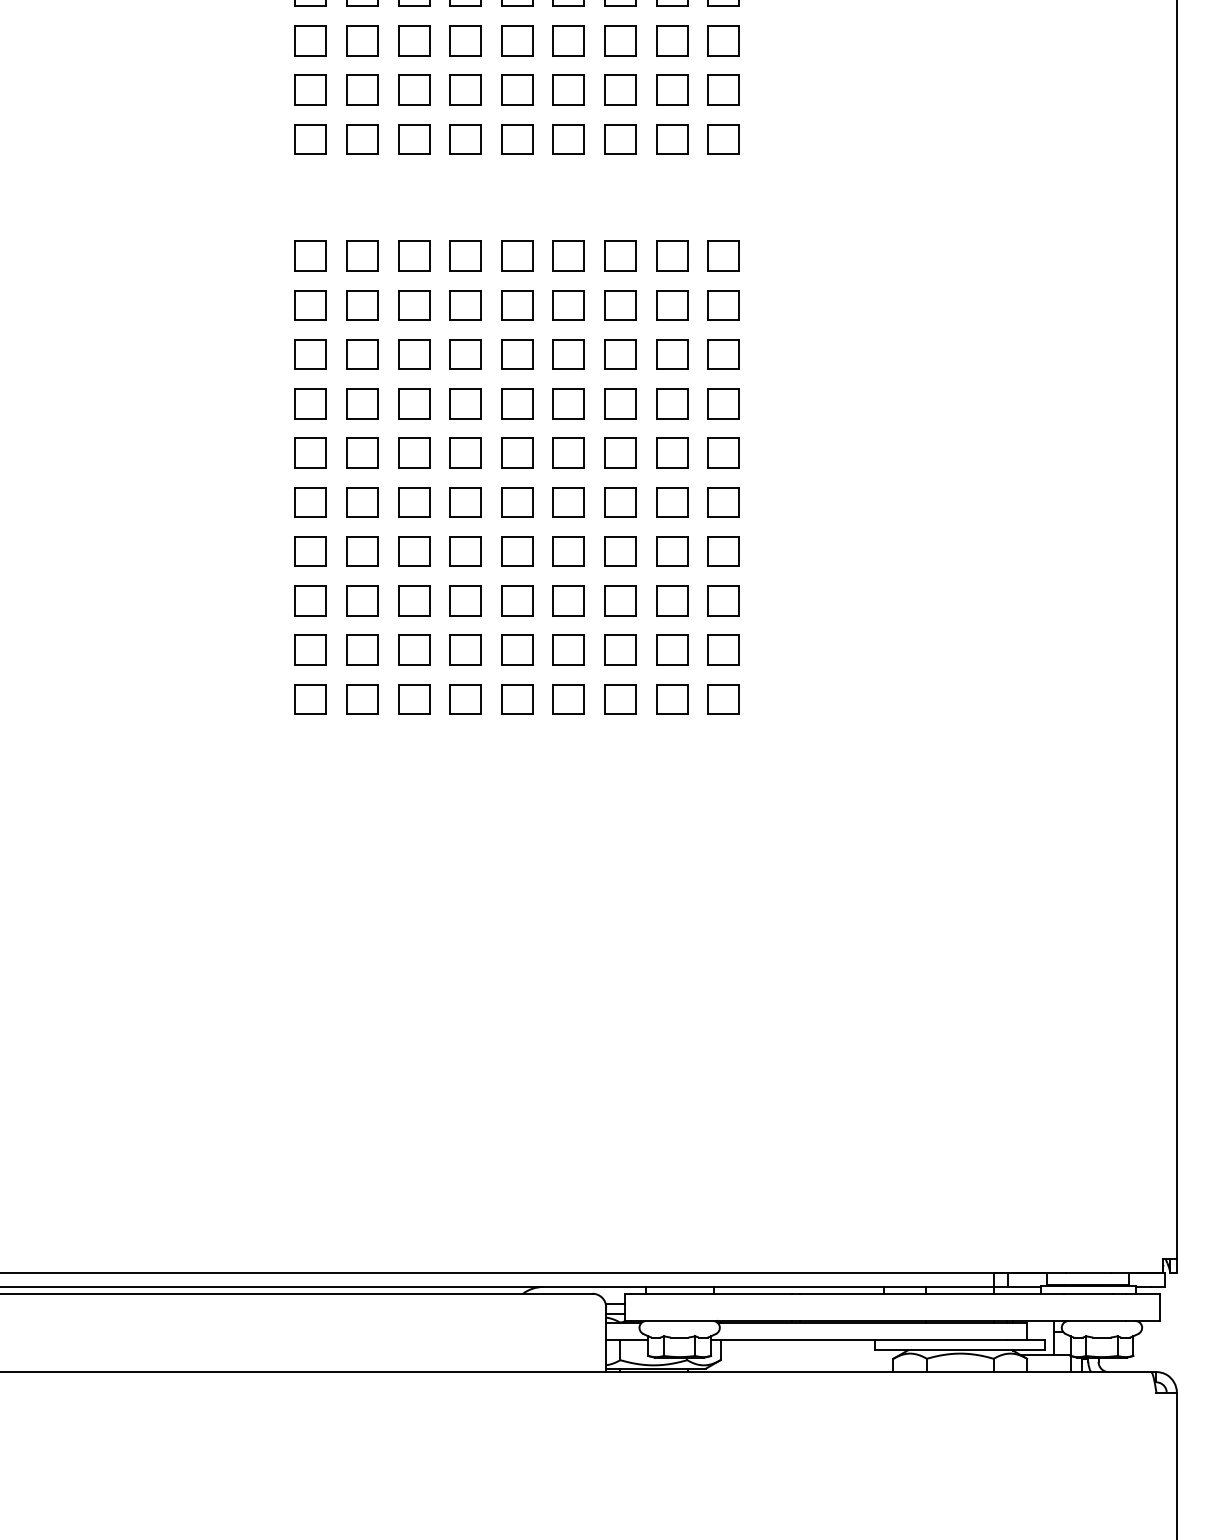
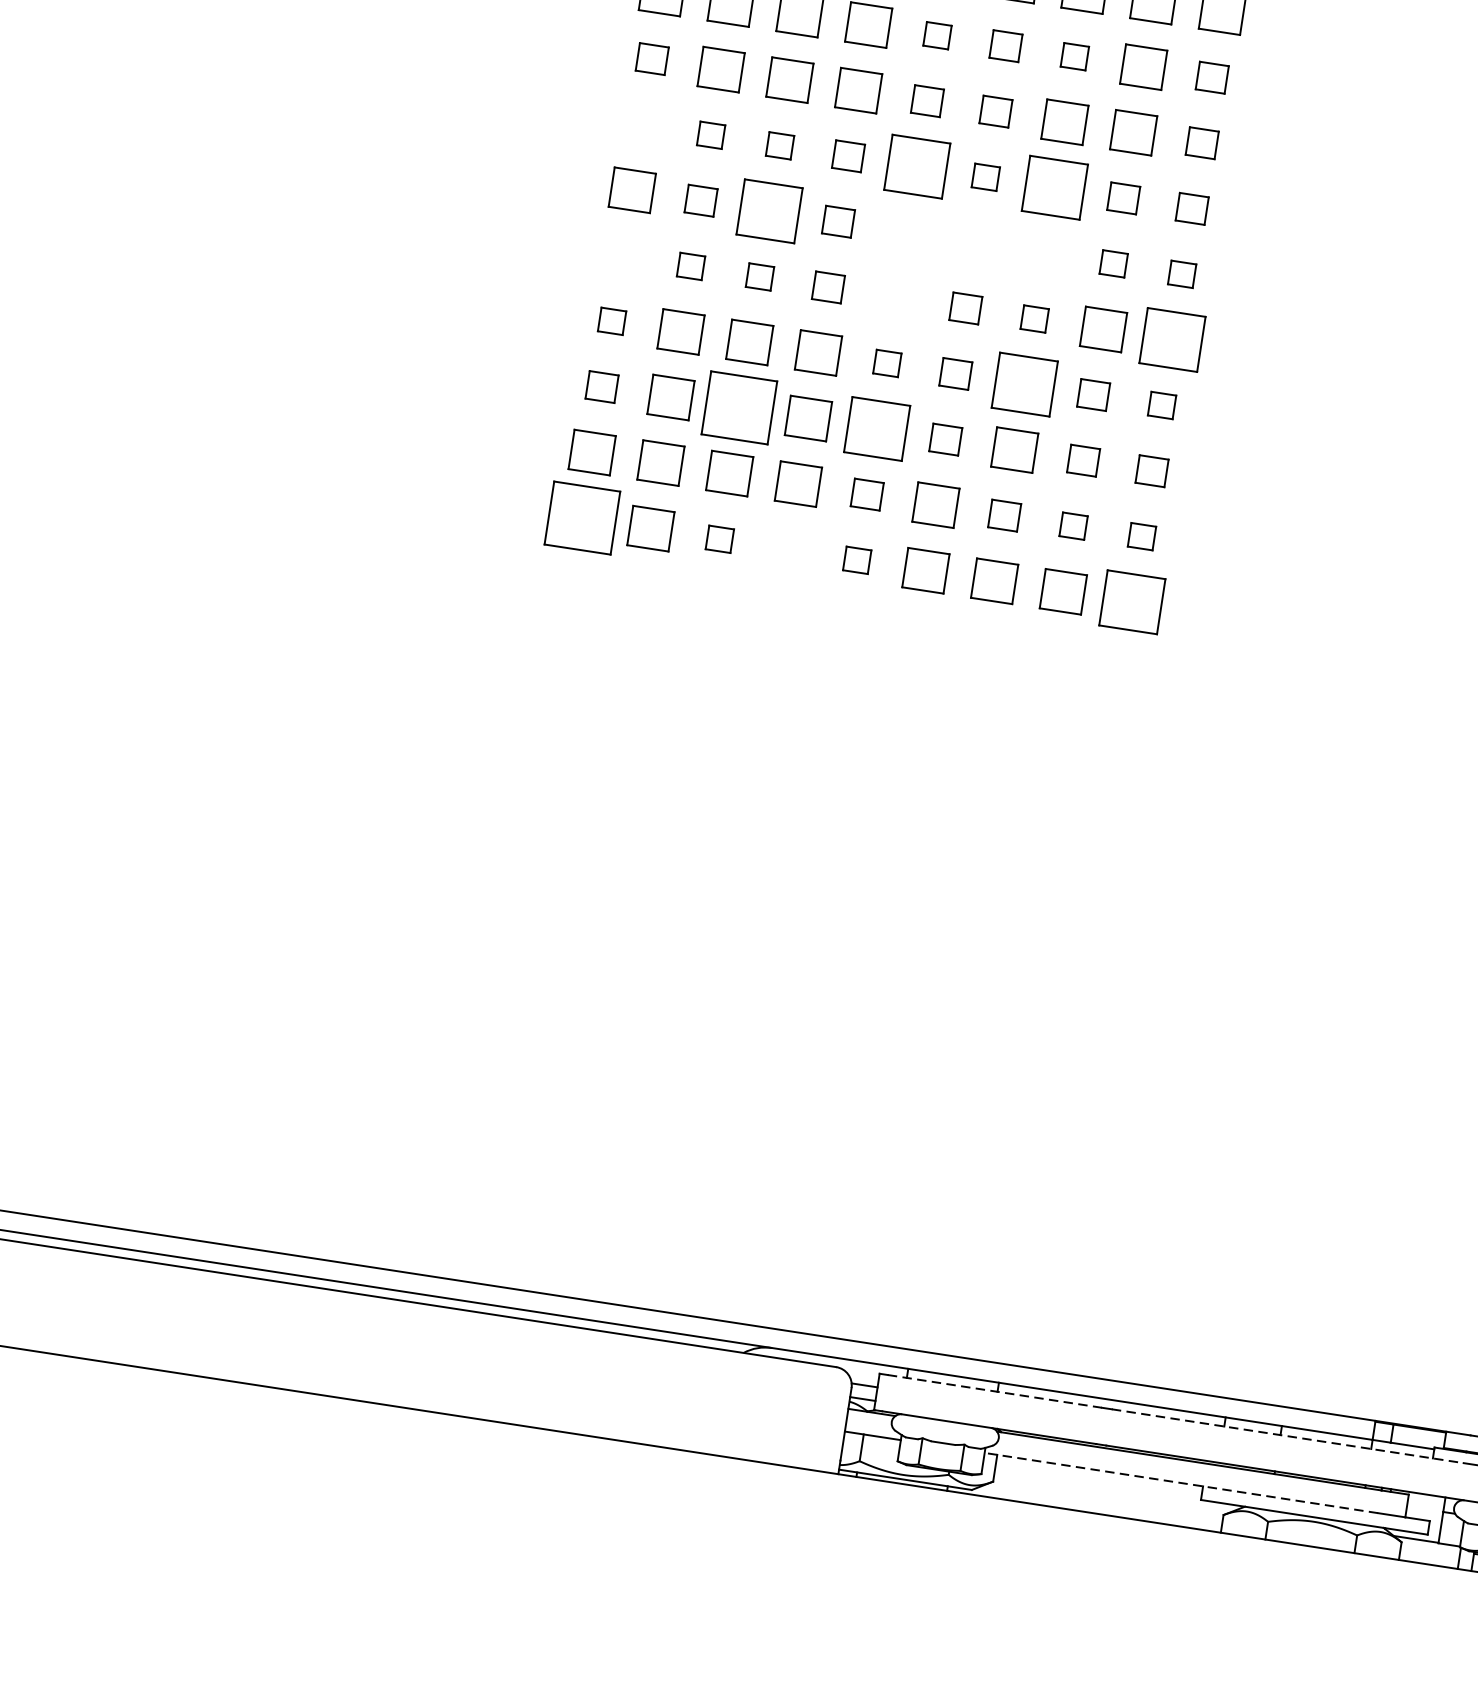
part: (517, 305) -> (937, 35), size x0.6
part: (568, 305) -> (1005, 46), size x0.7
part: (620, 305) -> (1074, 56), size x0.6
part: (723, 305) -> (1211, 77), size x0.7
part: (310, 354) -> (652, 58), size x0.7
part: (517, 354) -> (927, 101), size x0.7
part: (568, 354) -> (995, 111), size x0.7
part: (723, 354) -> (1201, 143), size x0.7
part: (310, 403) -> (642, 124), removed
part: (362, 403) -> (711, 134), size x0.6
part: (414, 403) -> (780, 145), size x0.6
part: (465, 403) -> (848, 155), size x0.7
part: (517, 403) -> (917, 166), size x1.4
part: (568, 403) -> (985, 176), size x0.6
part: (620, 403) -> (1054, 187), size x1.4
part: (672, 403) -> (1124, 197), size x0.7
part: (723, 403) -> (1191, 208), size x0.7
part: (362, 452) -> (701, 200), size x0.7
part: (414, 452) -> (770, 210), size x1.4
part: (465, 452) -> (838, 220), size x0.7
part: (517, 452) -> (907, 231), removed
part: (568, 452) -> (975, 241), removed
part: (620, 452) -> (1044, 252), removed
part: (672, 452) -> (1114, 263), size x0.6
part: (723, 452) -> (1181, 273), size x0.6
part: (310, 502) -> (621, 255), removed
part: (362, 502) -> (691, 266), size x0.6
part: (414, 502) -> (760, 277), size x0.6
part: (465, 502) -> (828, 287), size x0.7
part: (517, 502) -> (897, 298), removed
part: (568, 502) -> (965, 308), size x0.7
part: (620, 502) -> (1034, 319), size x0.6
part: (723, 502) -> (1171, 340), size x1.4
part: (310, 551) -> (611, 321), size x0.6
part: (517, 551) -> (887, 363), size x0.6
part: (568, 551) -> (955, 373), size x0.7
part: (620, 551) -> (1024, 384), size x1.4
part: (672, 551) -> (1093, 395), size x0.7
part: (723, 551) -> (1161, 405), size x0.6
part: (310, 600) -> (601, 386), size x0.7
part: (414, 600) -> (740, 407), size x1.6
part: (517, 600) -> (877, 428), size x1.4
part: (568, 600) -> (945, 439), size x0.7
part: (672, 600) -> (1083, 460), size x0.7
part: (723, 600) -> (1151, 470), size x0.7
part: (517, 649) -> (867, 493), size x0.7
part: (620, 649) -> (1004, 514), size x0.7
part: (672, 649) -> (1073, 525), size x0.6
part: (723, 649) -> (1141, 535), size x0.6
part: (310, 699) -> (581, 518), size x1.6
part: (414, 699) -> (720, 539), size x0.6
part: (465, 699) -> (788, 549), removed
part: (517, 699) -> (857, 560), size x0.6
part: (723, 699) -> (1131, 602), size x1.4
line: (712, 1293) -> (995, 1391), solid -> dashed
line: (932, 1293) -> (1288, 1436), solid -> dashed
line: (858, 1340) -> (1180, 1483), solid -> dashed

